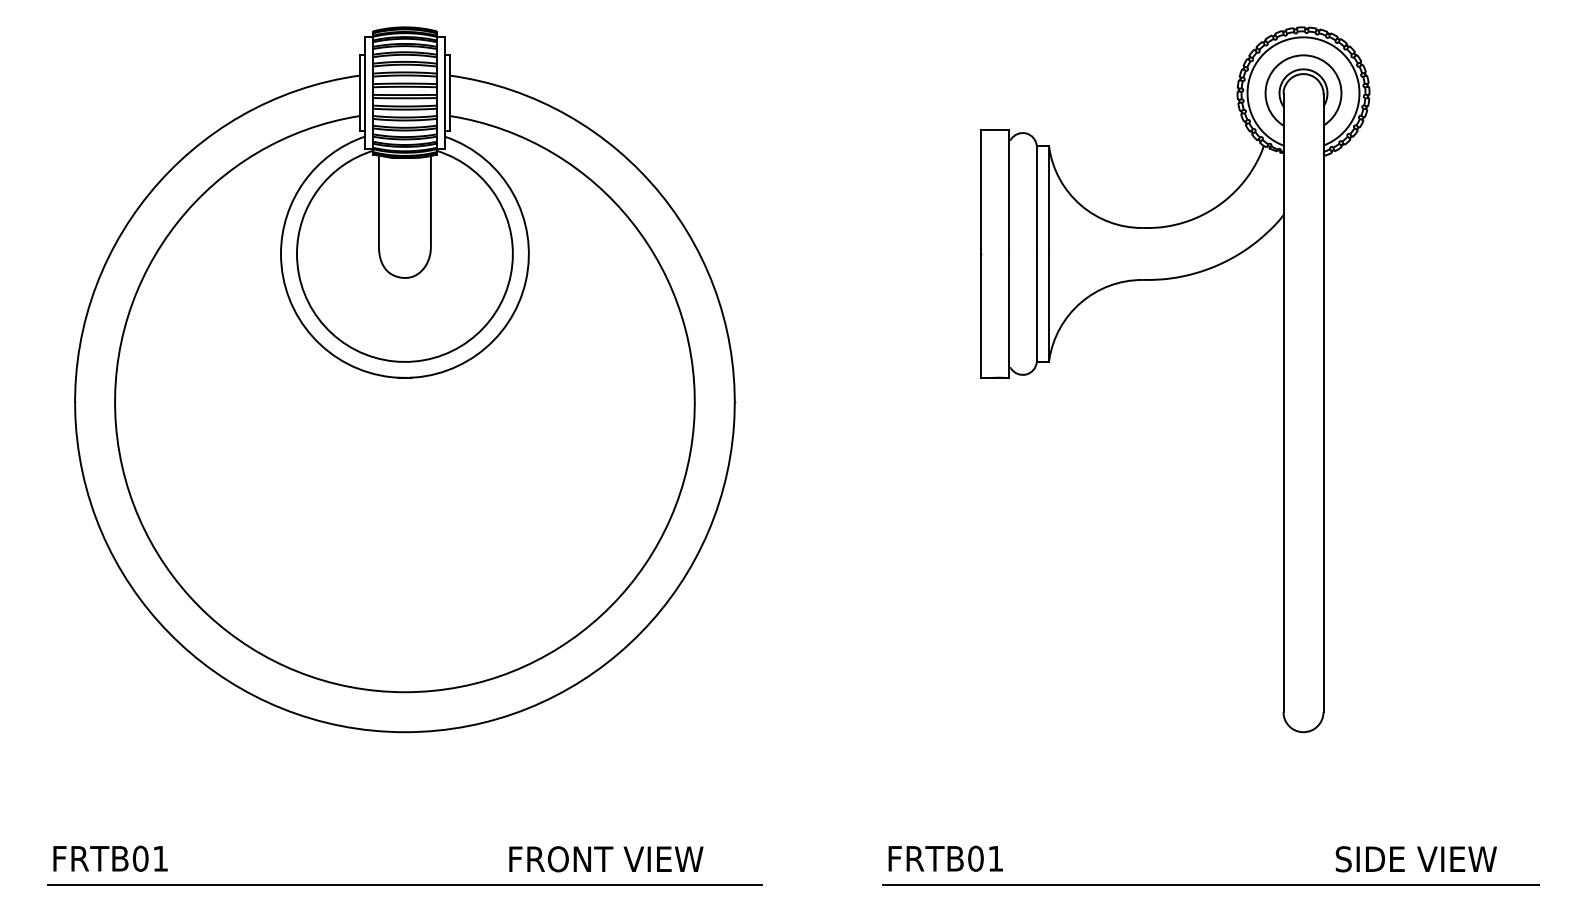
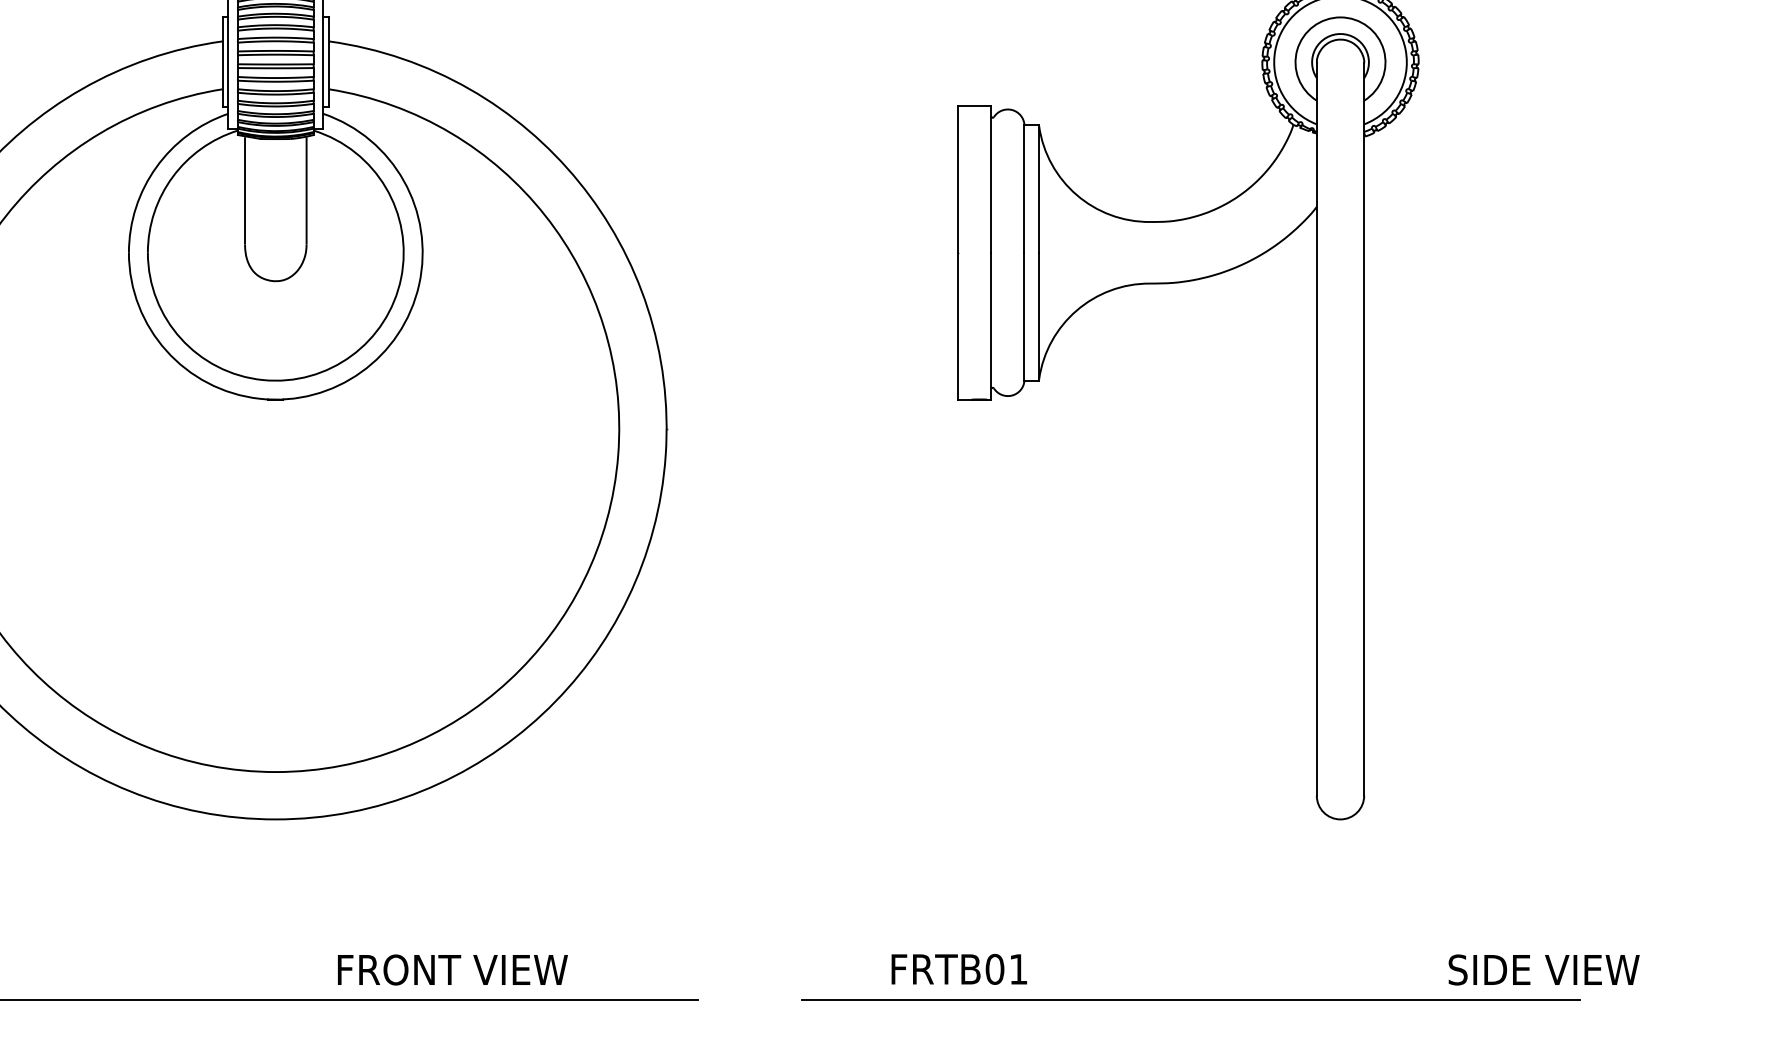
text: (945, 858) -> (958, 969), moved
text: (606, 859) -> (453, 970), moved
text: (1415, 859) -> (1543, 970), moved
line: (1210, 884) -> (1190, 999), moved

